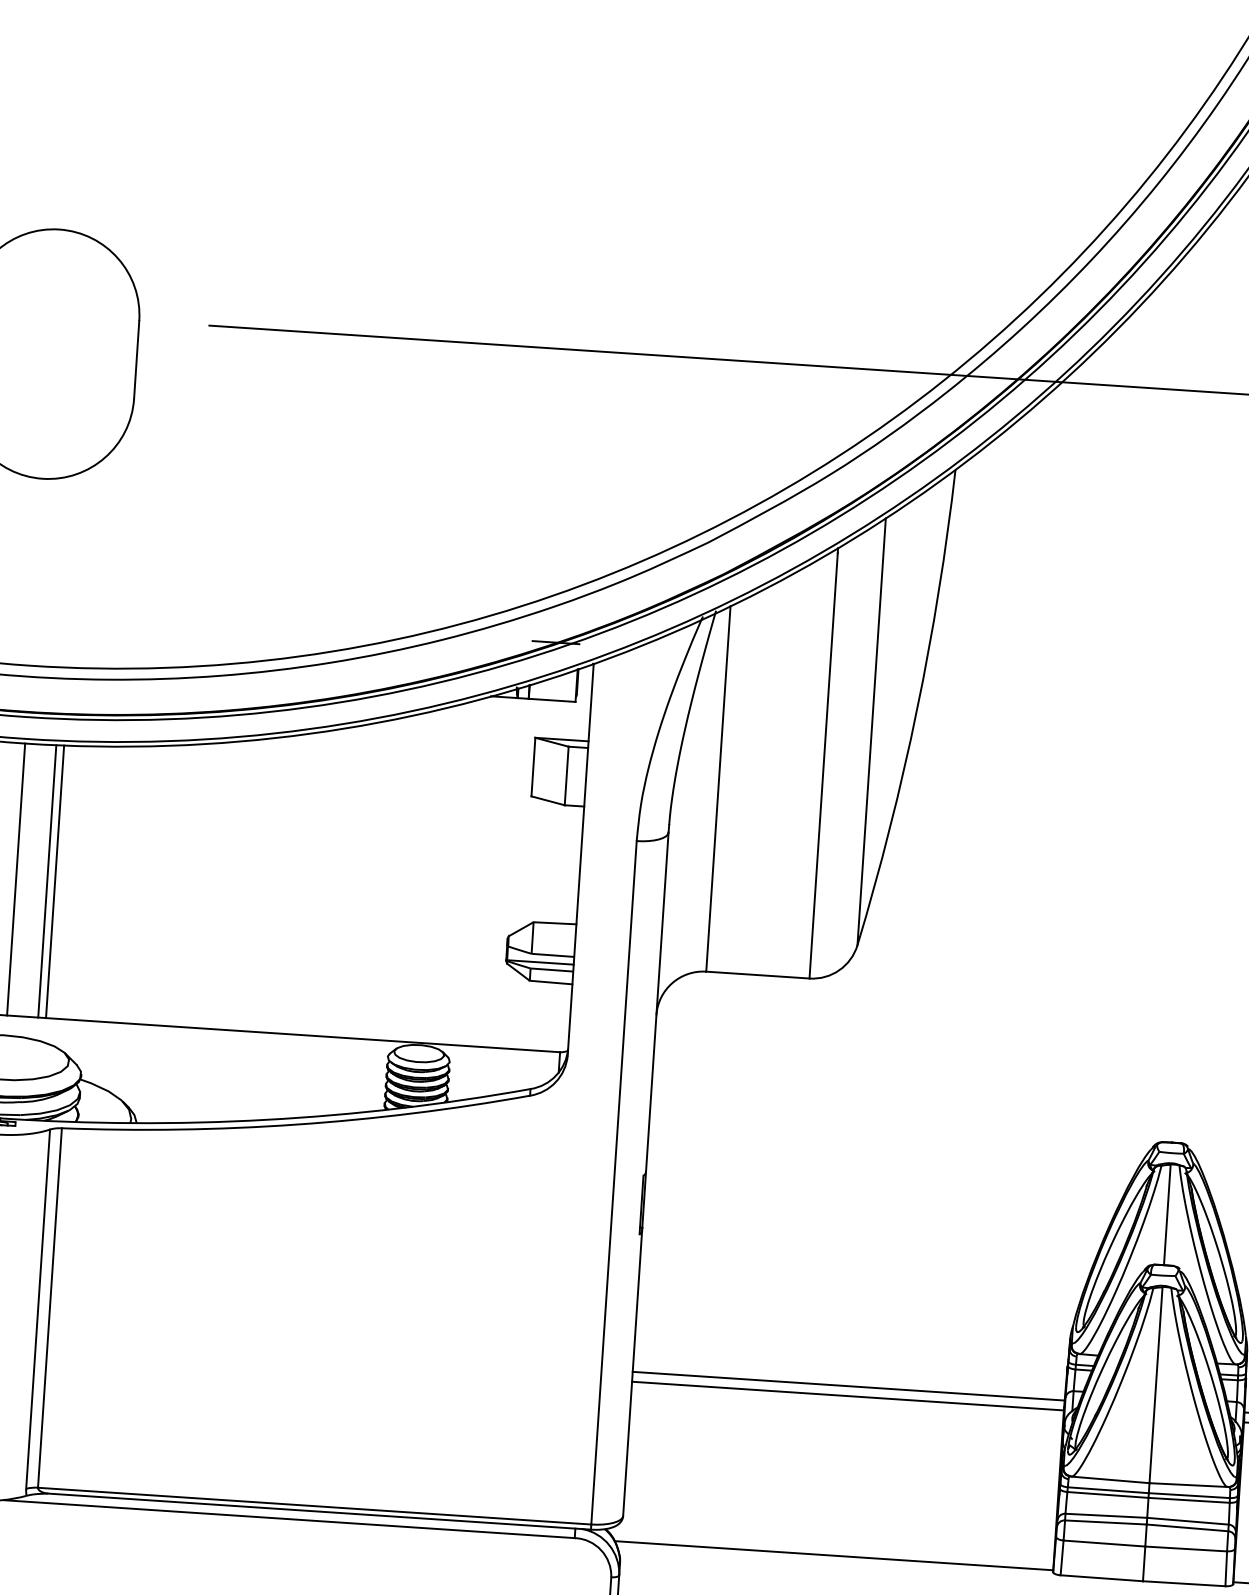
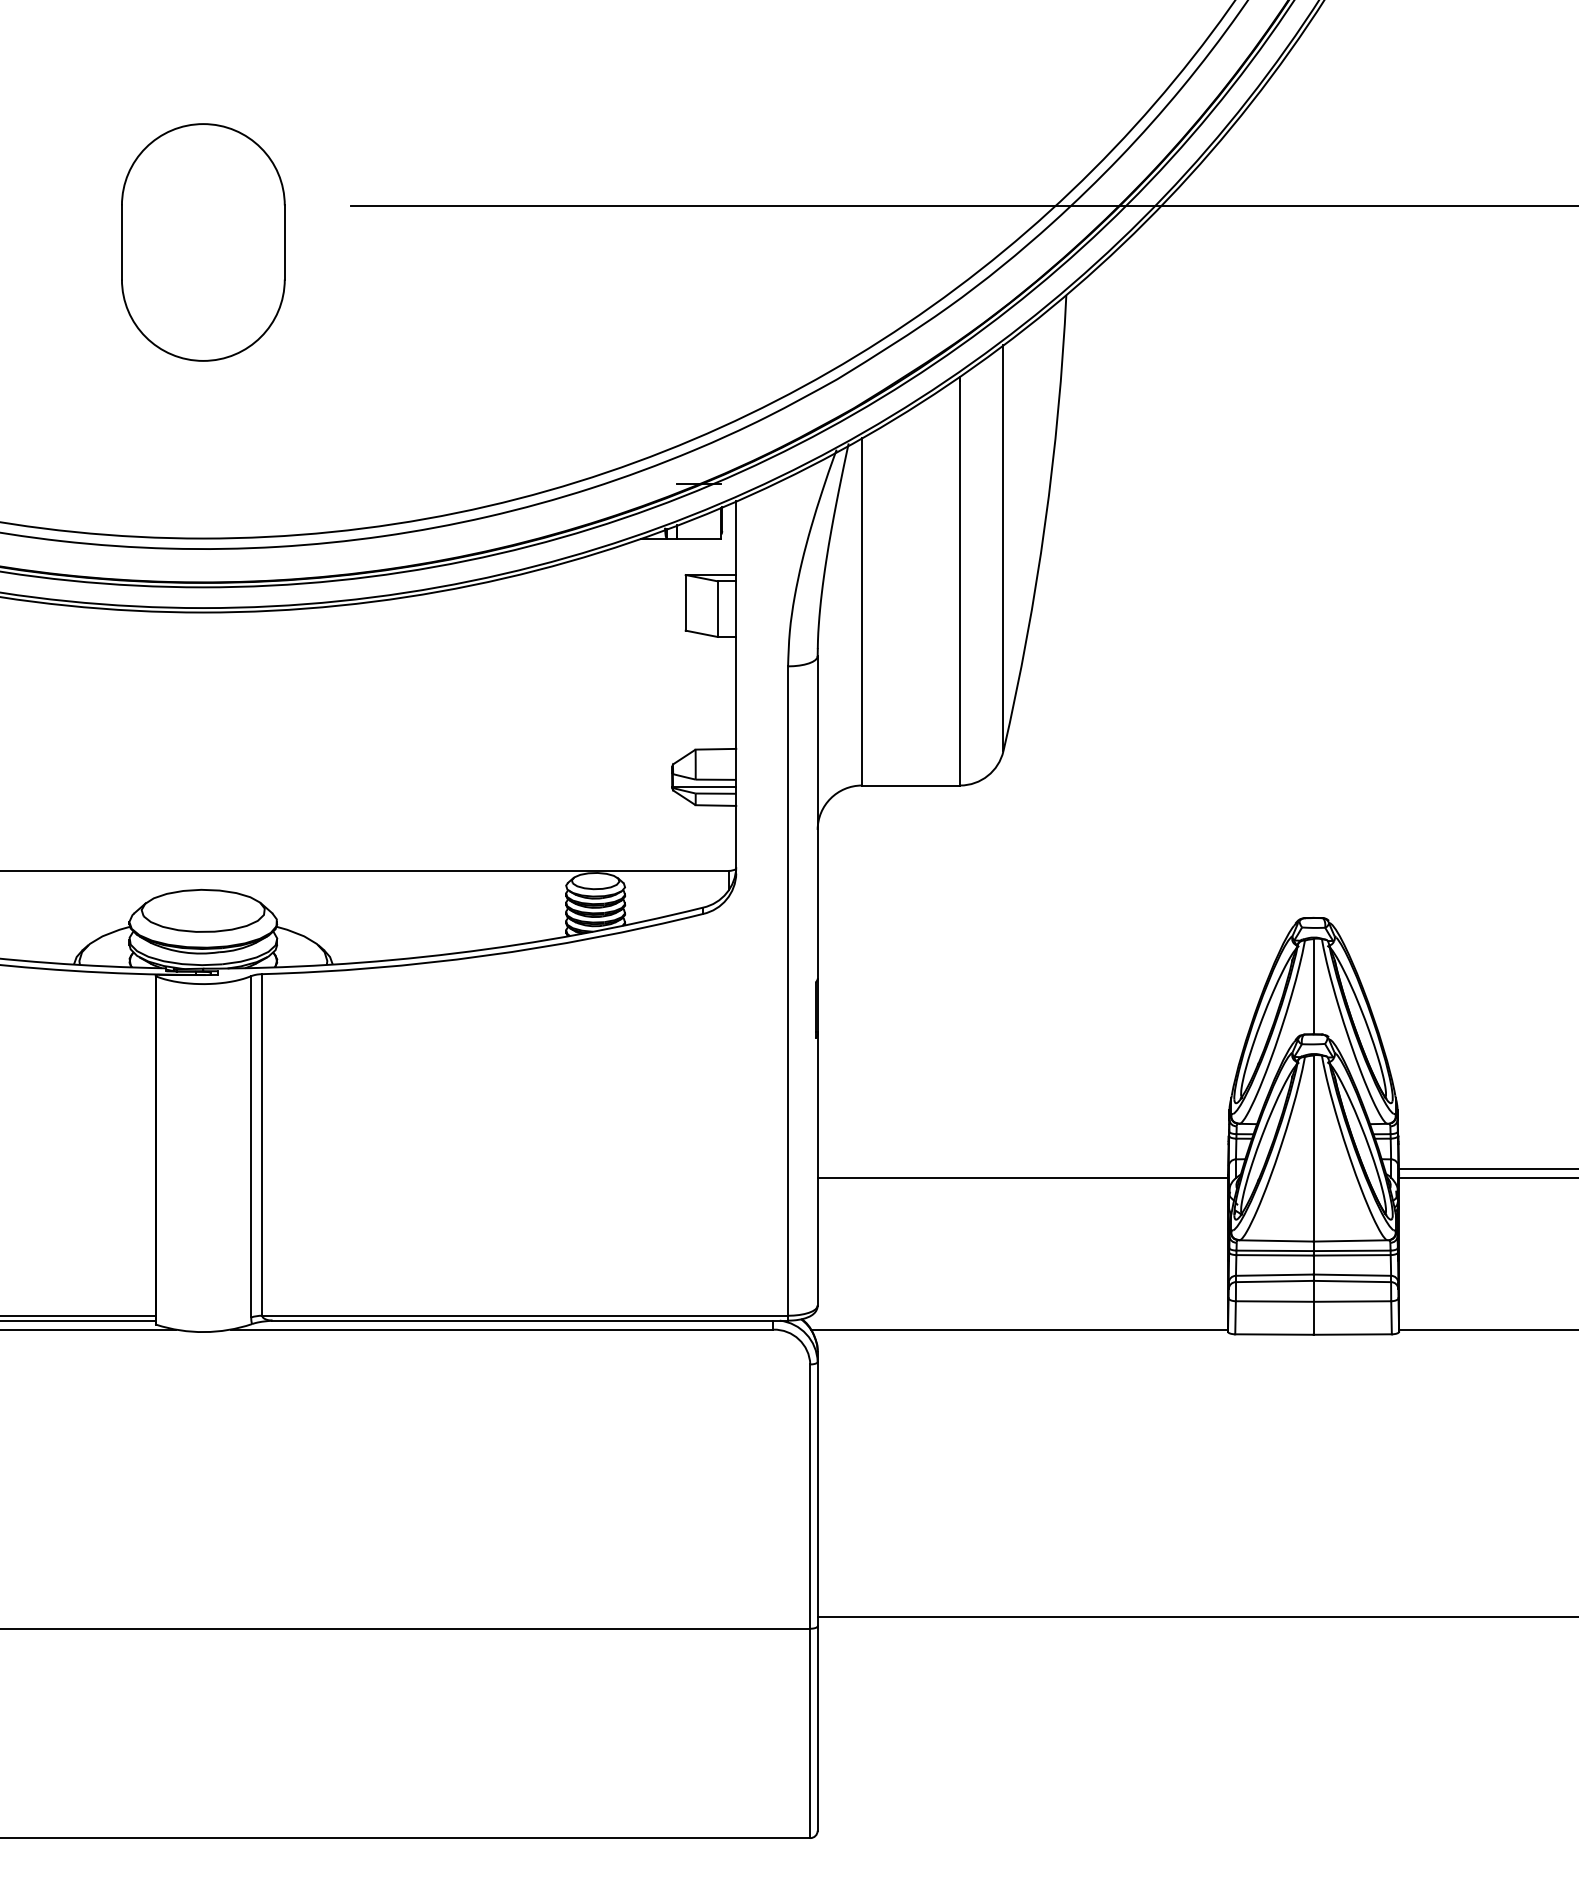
line: (16, 879) -> (203, 741), removed
line: (46, 881) -> (232, 741), removed
line: (55, 881) -> (240, 741), removed
line: (848, 1385) -> (1022, 1168), removed

